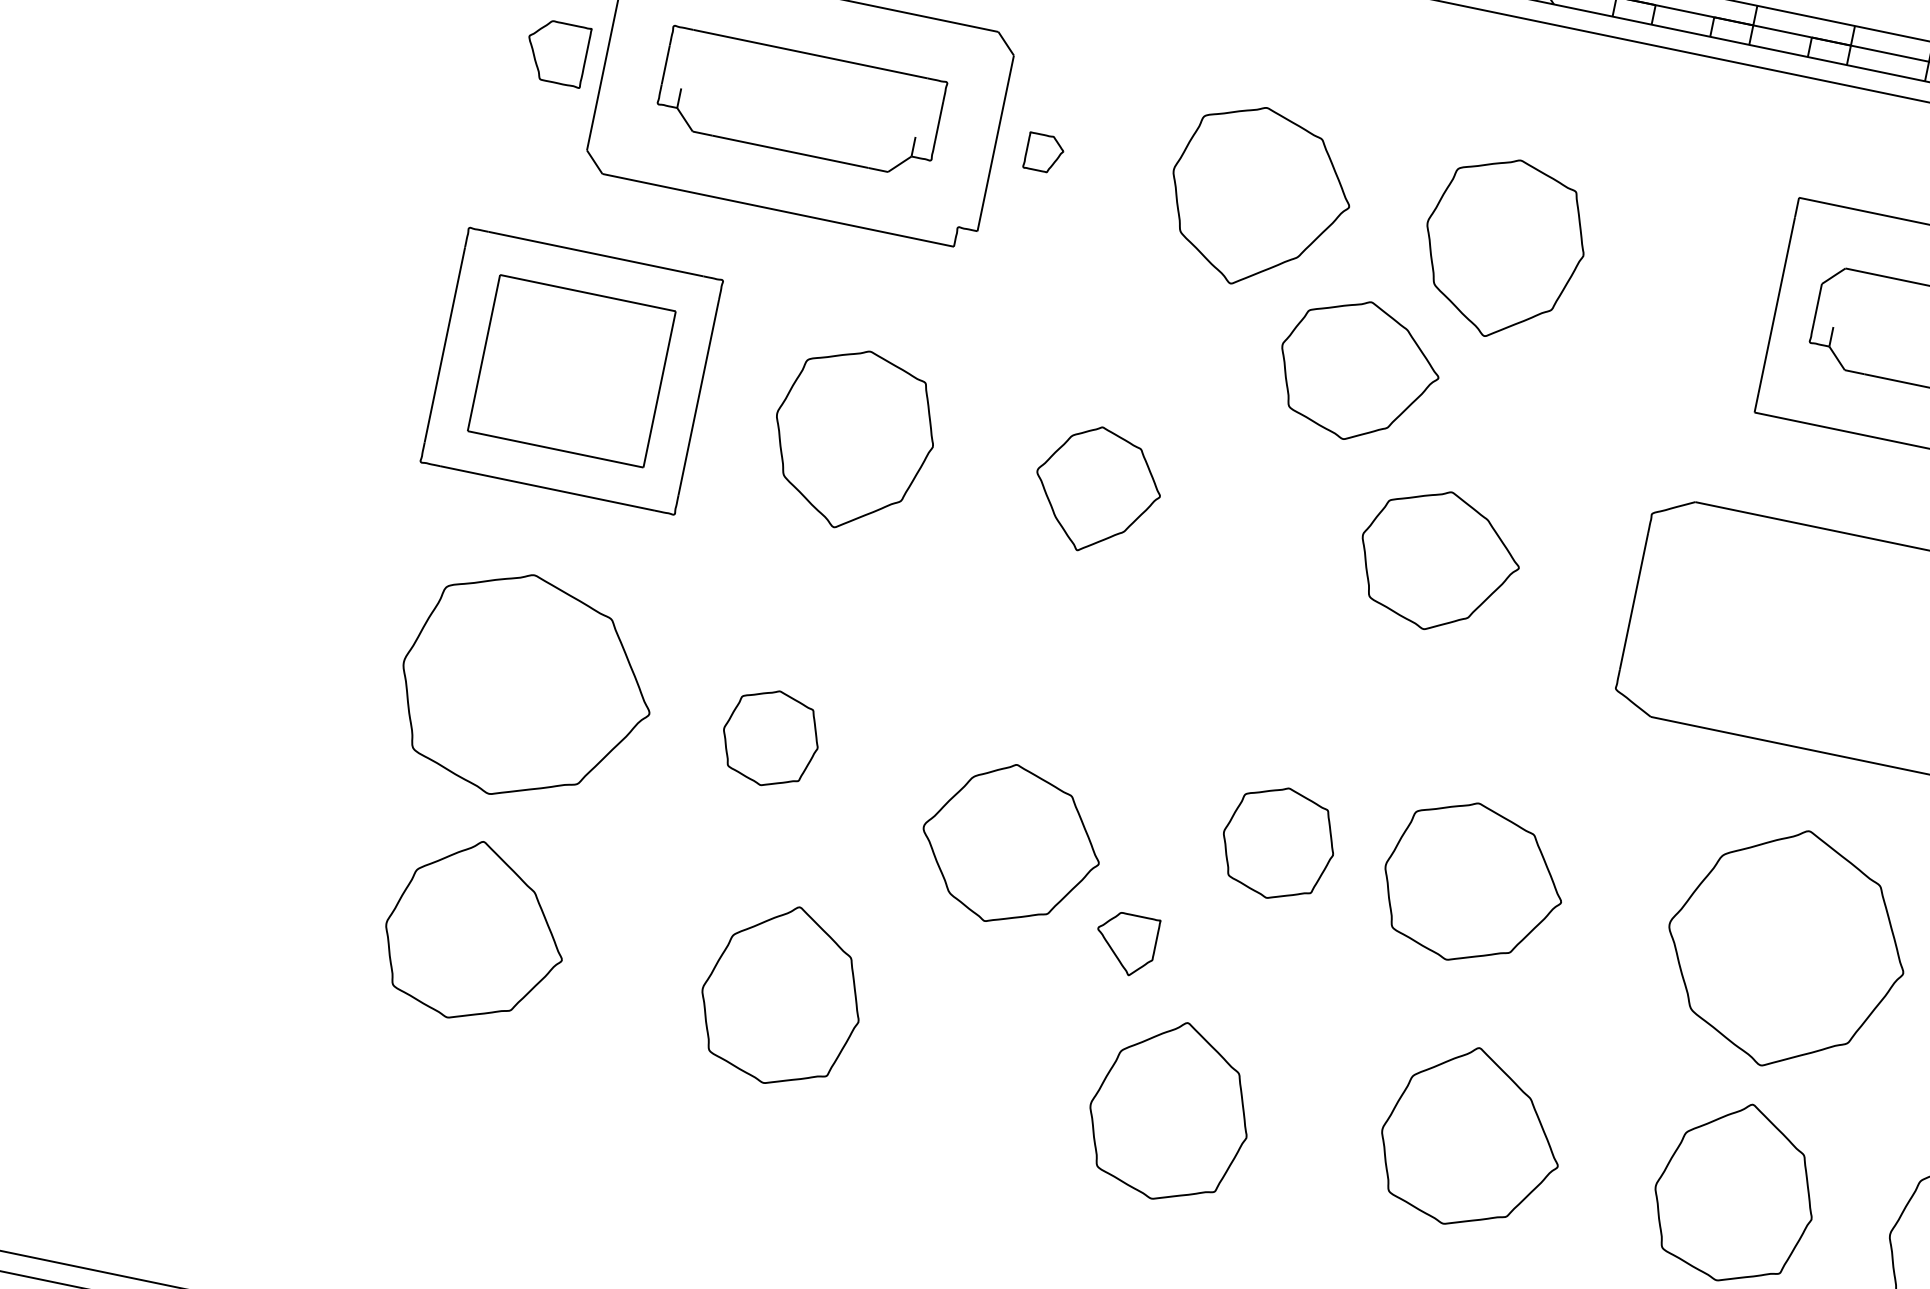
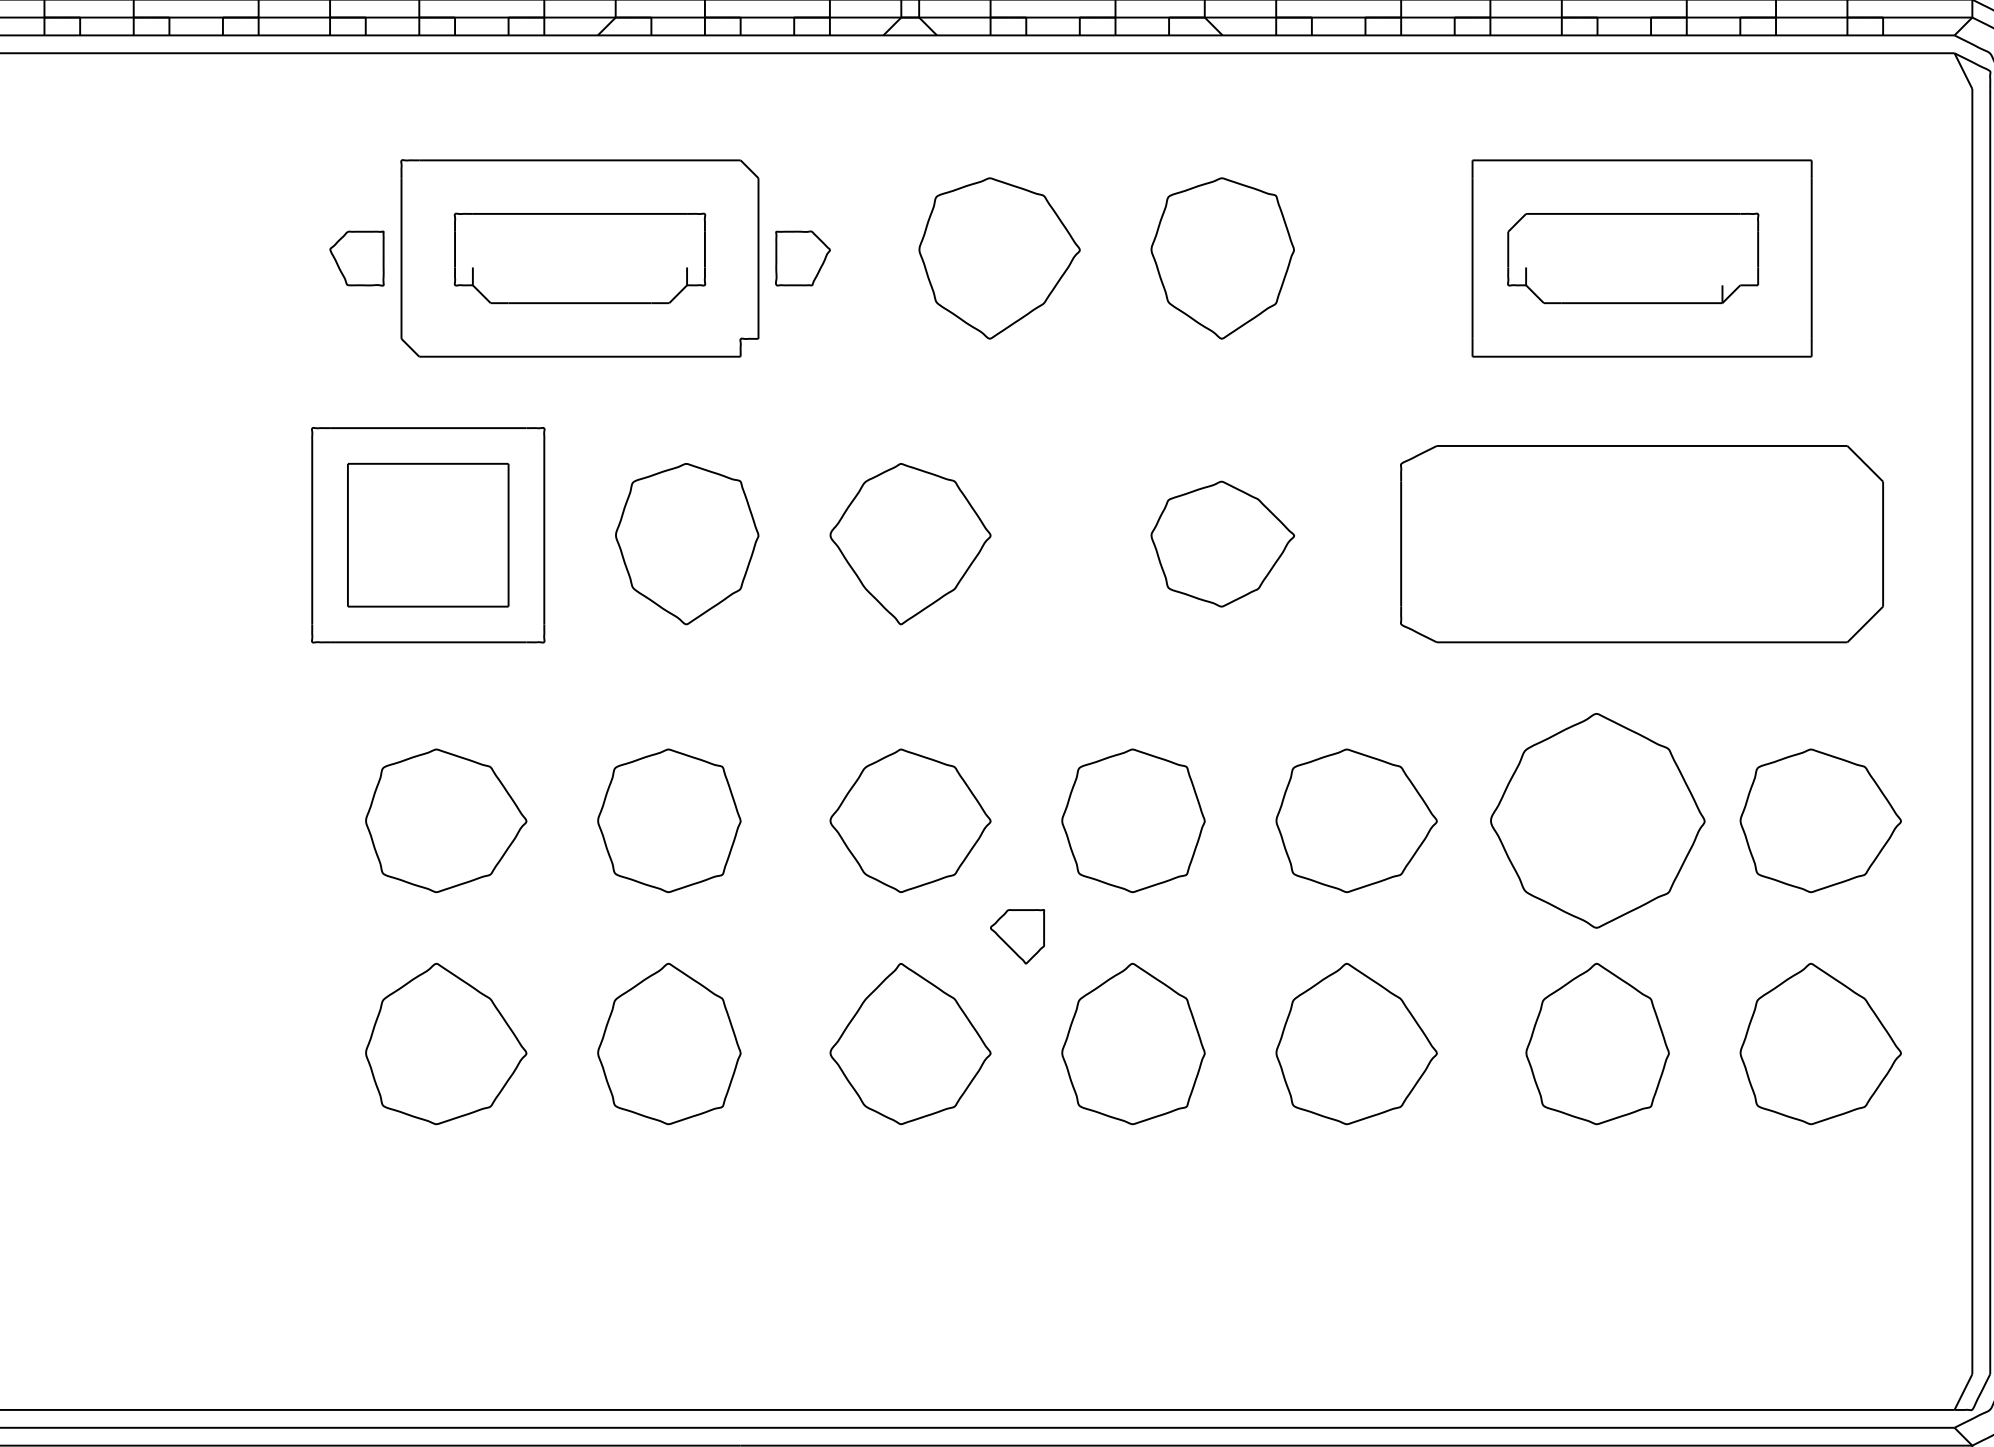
part: (1043, 153) -> (802, 258), size x1.67
part: (1358, 370) -> (1117, 391), removed
part: (1097, 490) -> (910, 544), size x1.43
part: (527, 687) -> (446, 820), size x0.71
part: (771, 737) -> (669, 820), size x1.67
part: (1278, 843) -> (1133, 820), size x1.43
part: (1011, 844) -> (910, 820), moved
part: (1473, 883) -> (1356, 820), moved
part: (782, 994) -> (669, 1043), moved
part: (983, 1037) -> (910, 1044), added
part: (1170, 1110) -> (1133, 1043), moved

